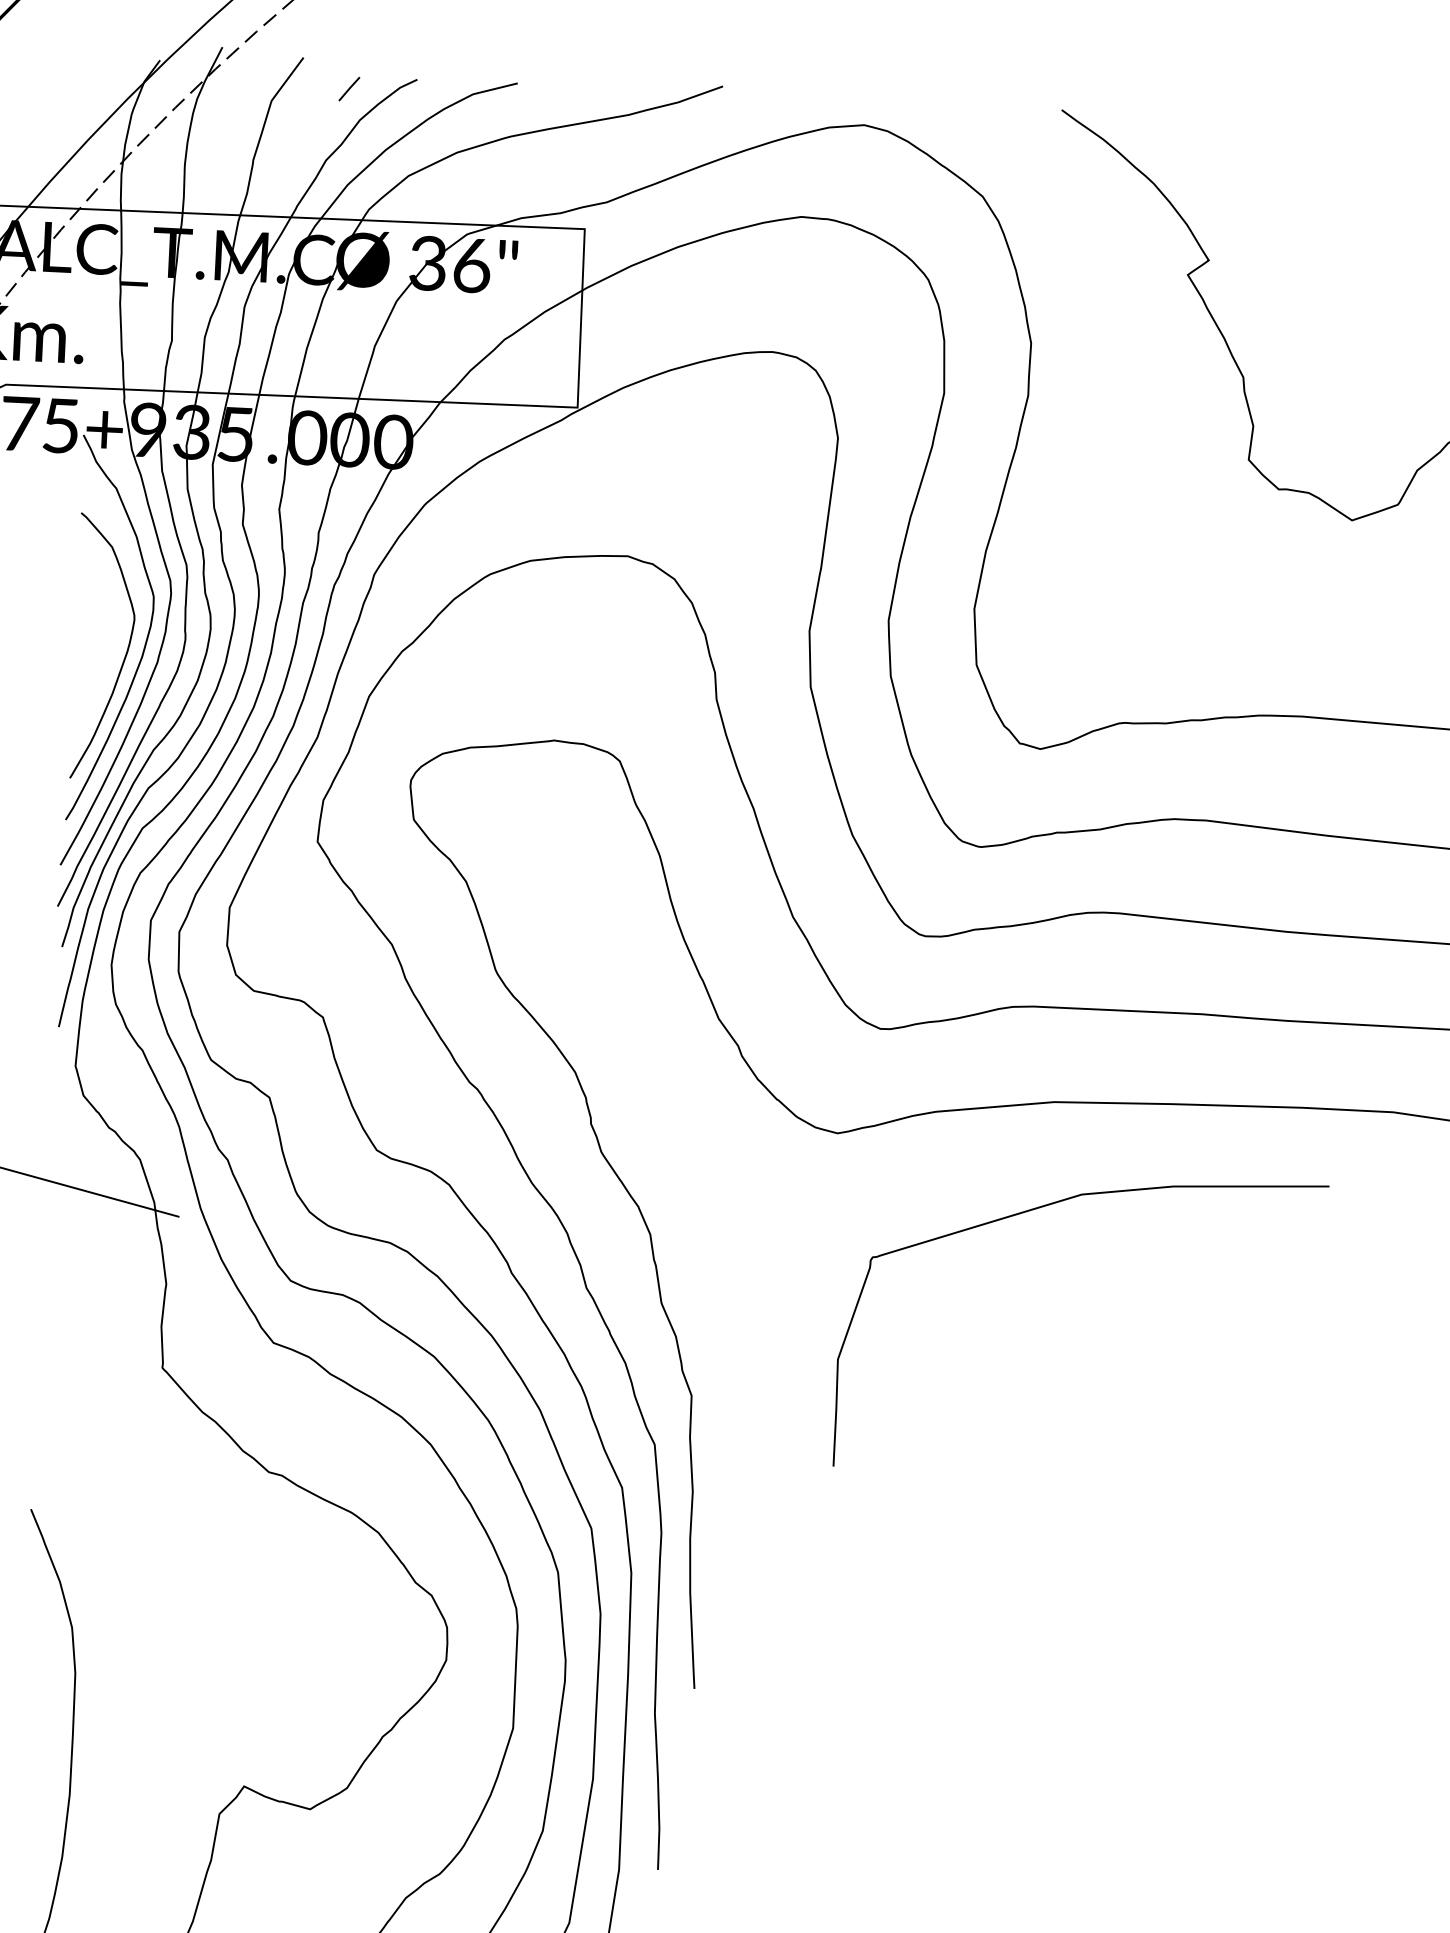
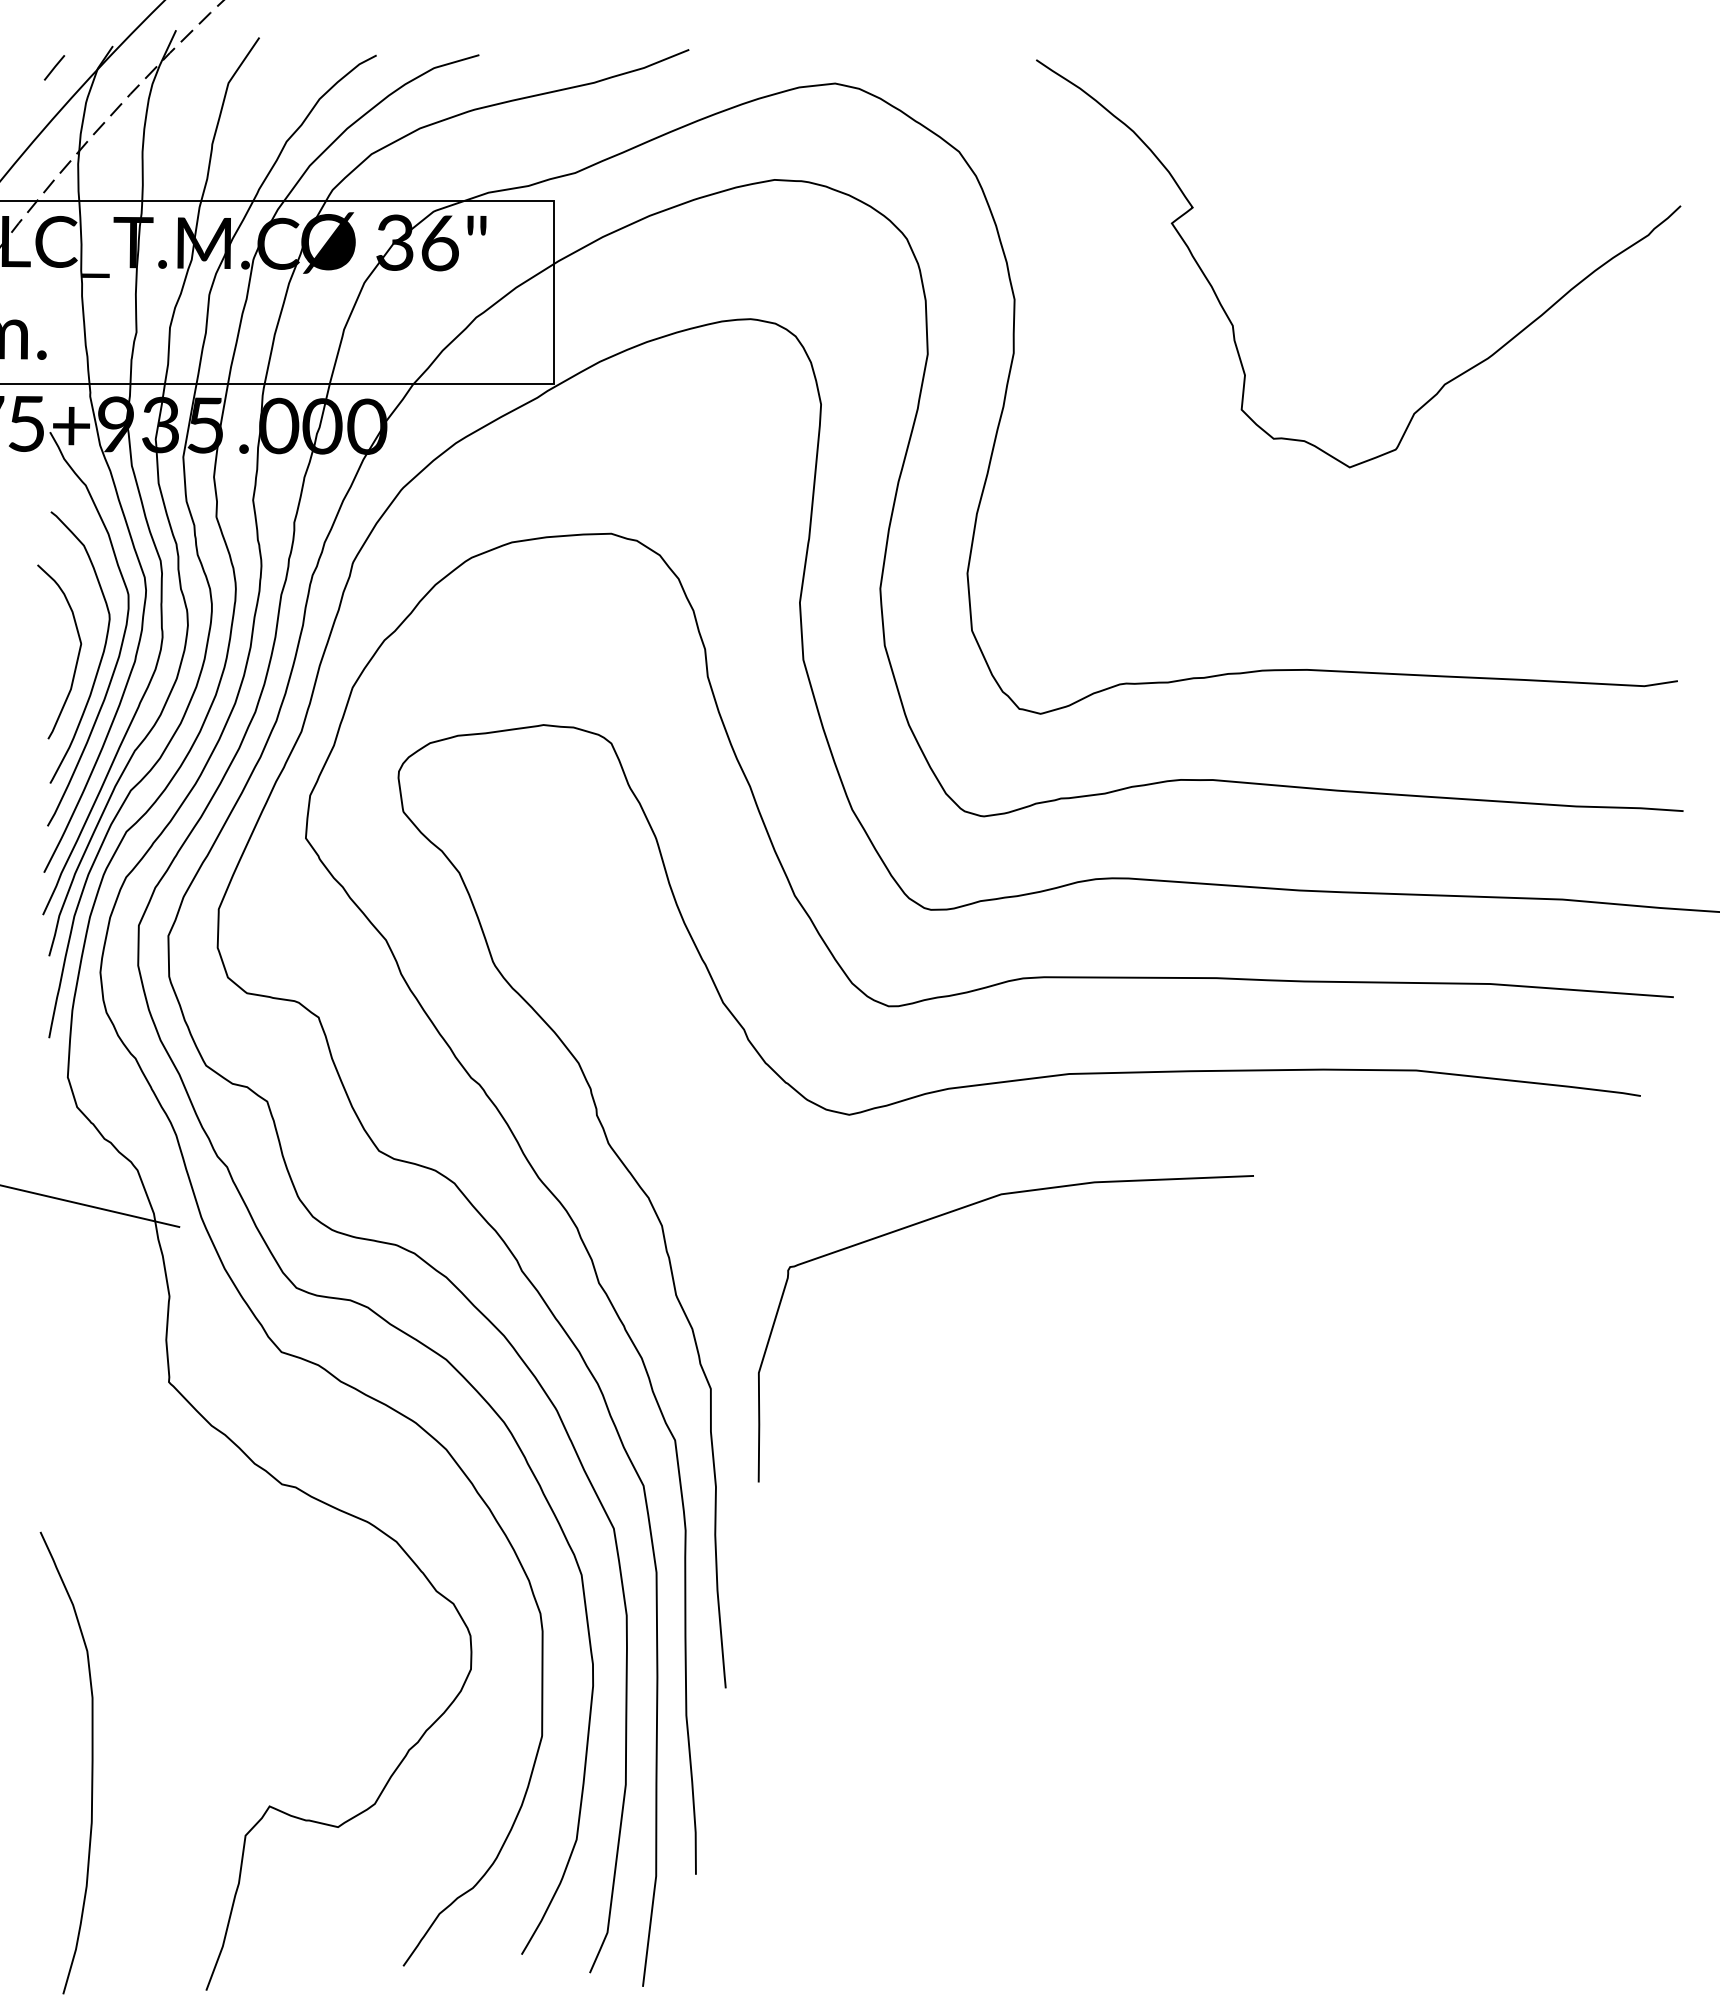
line: (349, 88) -> (54, 67), moved
curve: (101, 654) -> (77, 655), added
curve: (1045, 1206) -> (964, 1208), moved

